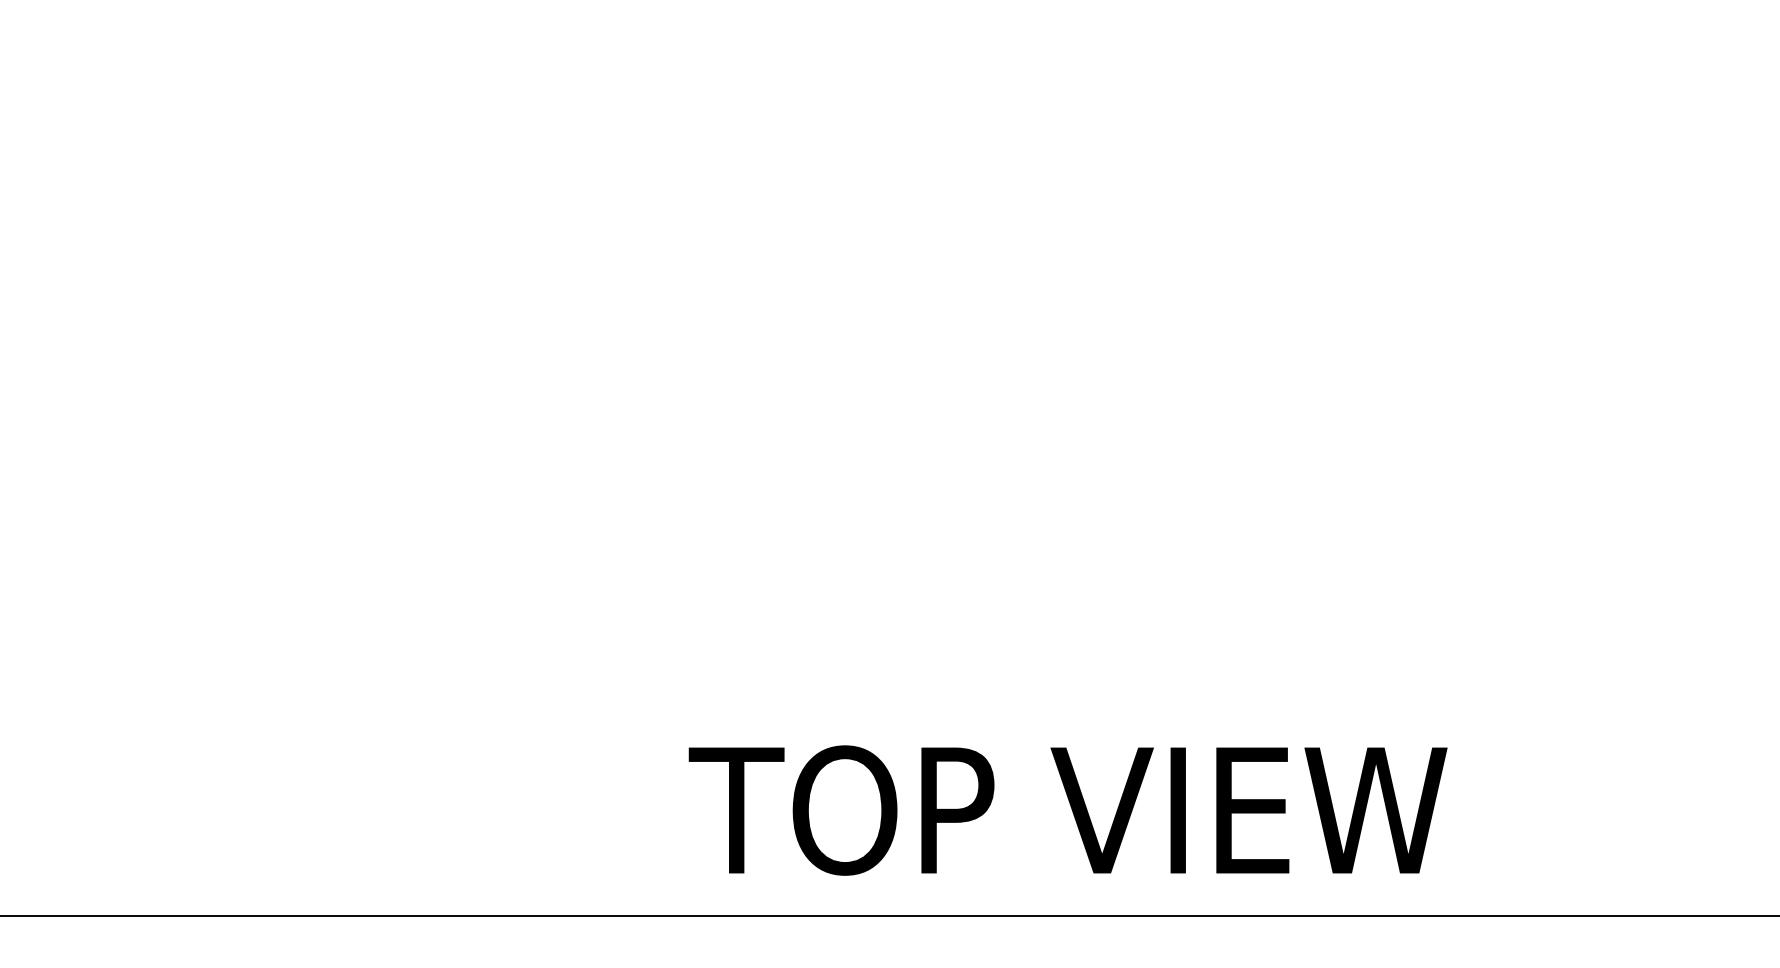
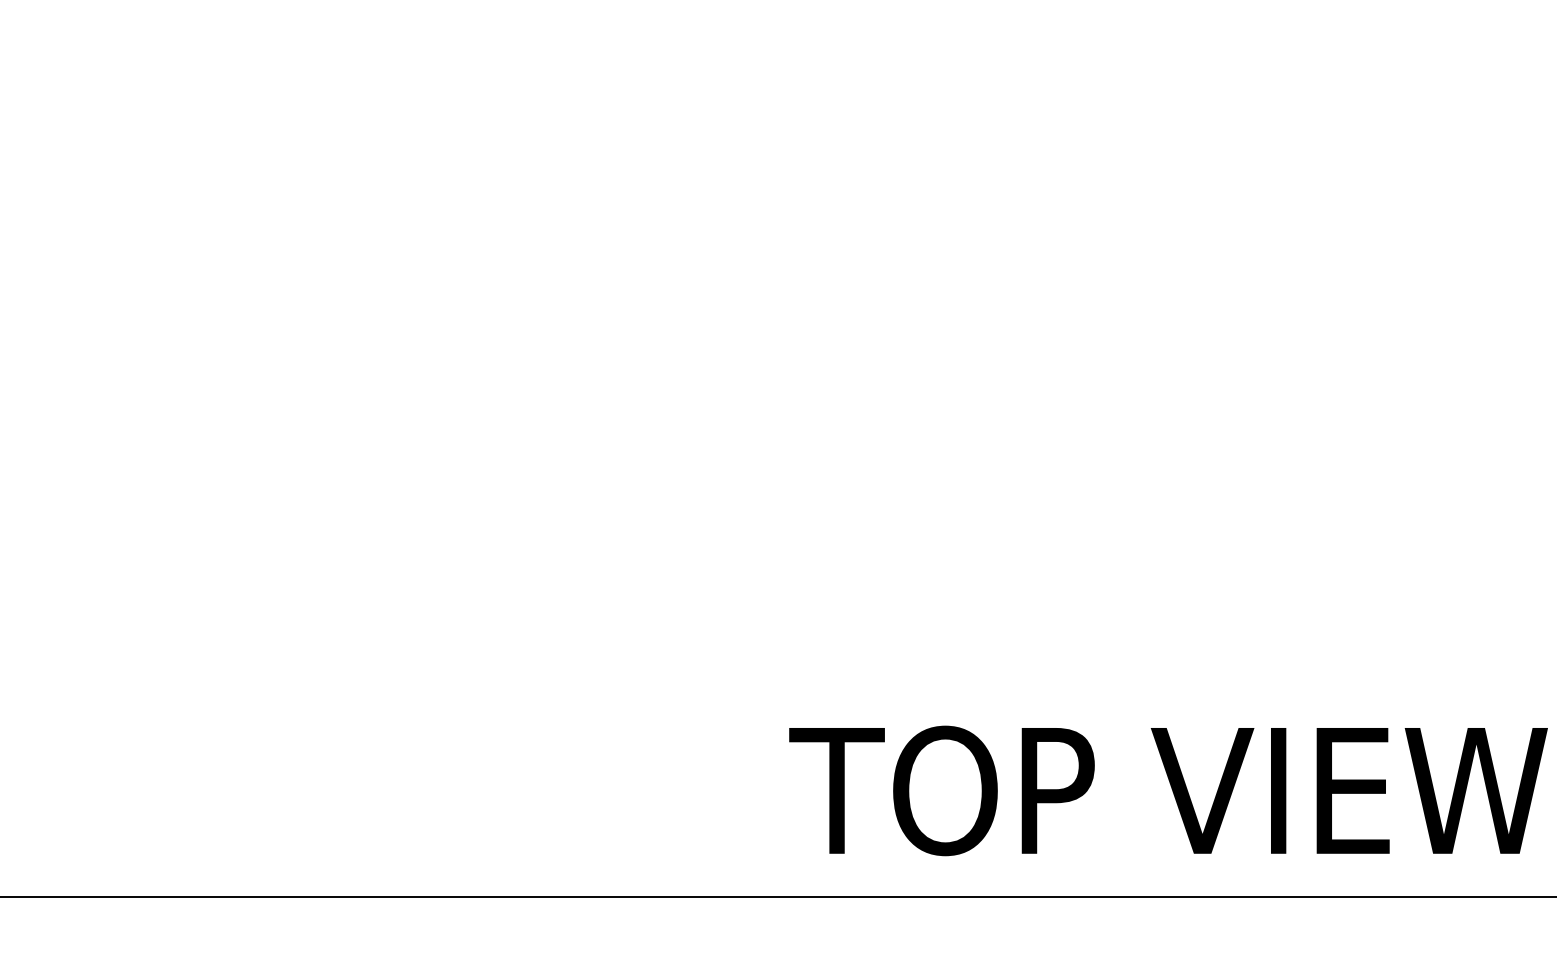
text: (1067, 810) -> (1167, 790), moved

